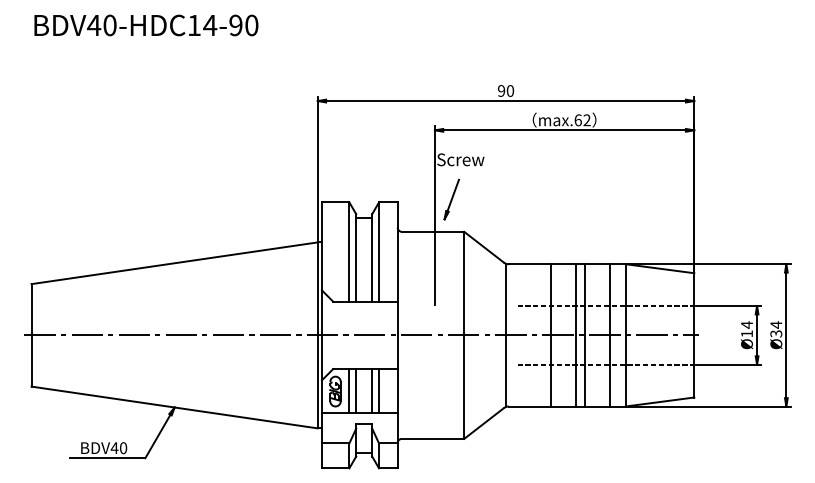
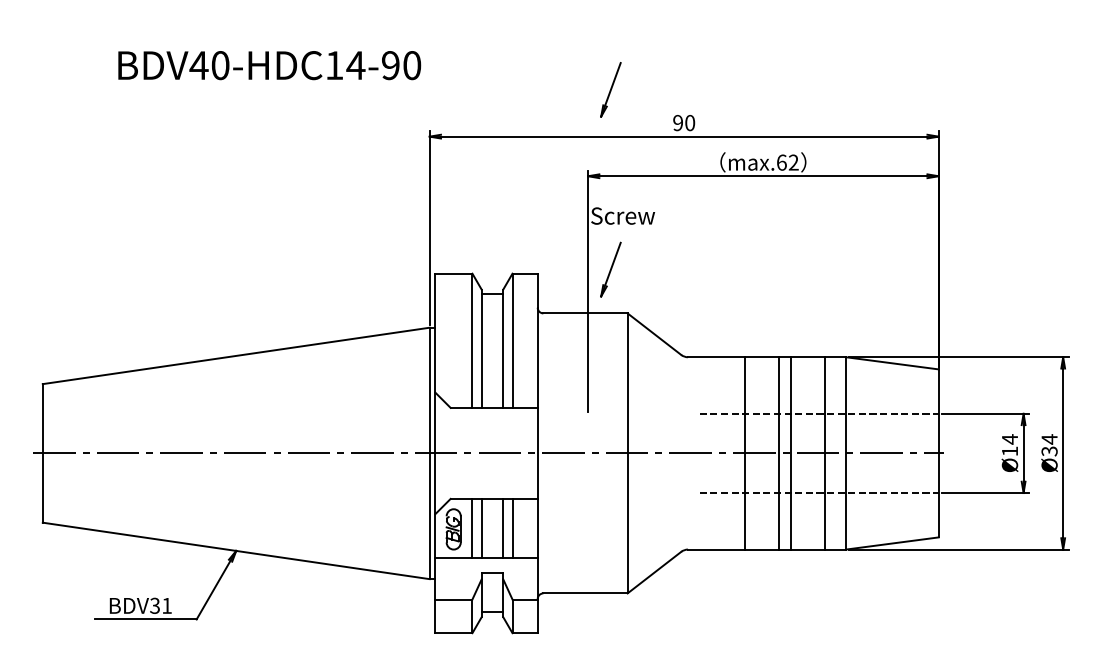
text: (146, 25) -> (269, 65), moved
part: (451, 66) -> (610, 89), added
line: (506, 334) -> (684, 452), removed
text: (118, 448) -> (160, 606), BDV40 -> BDV31

